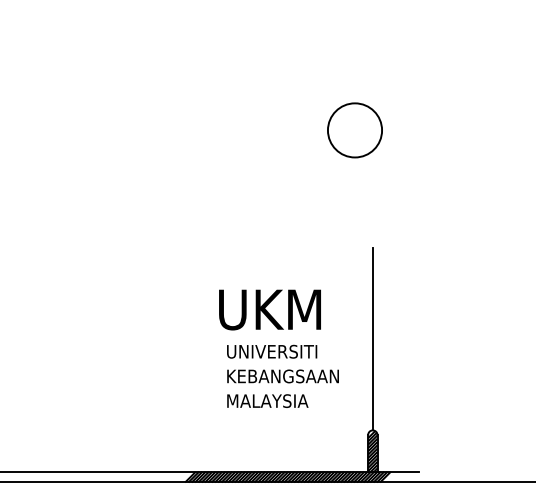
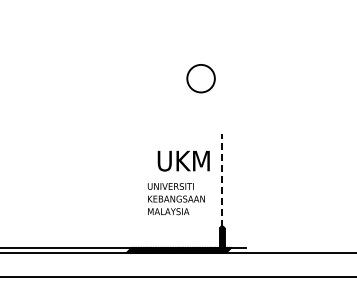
circle: (353, 130) -> (200, 78), moved
text: (269, 310) -> (183, 161), moved
line: (373, 338) -> (222, 179), solid -> dashed

